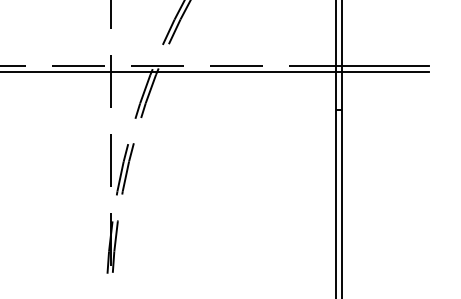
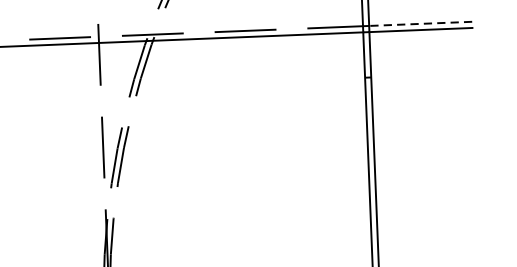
line: (385, 66) -> (420, 24), solid -> dashed

